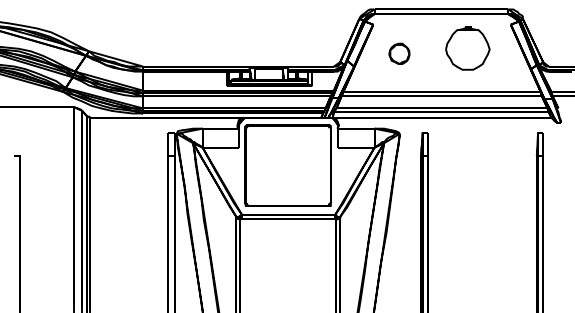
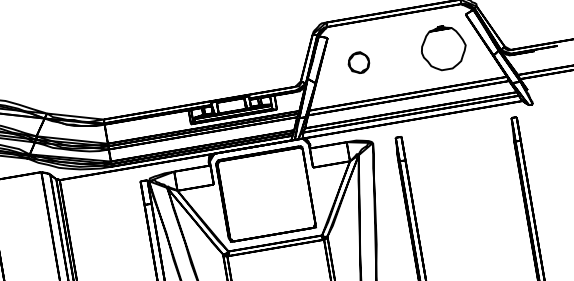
part: (467, 48) -> (443, 48), moved

